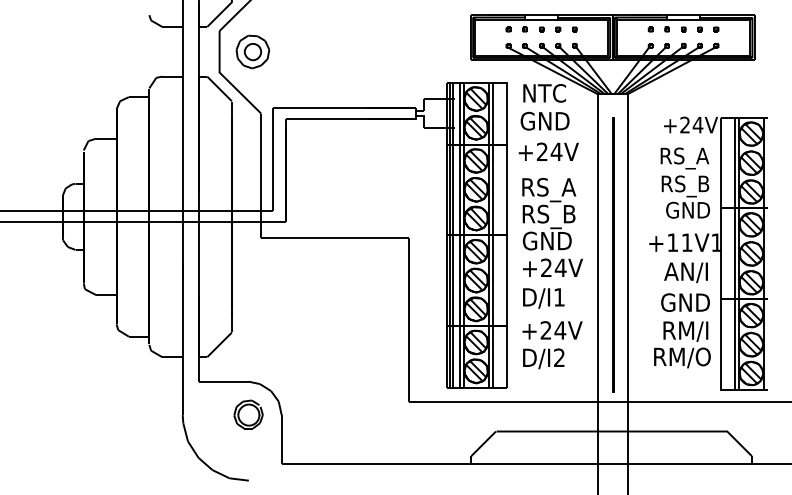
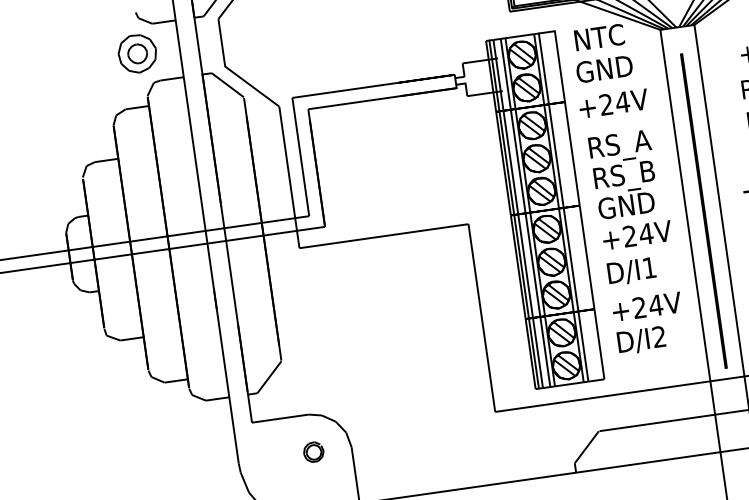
part: (252, 51) -> (137, 53), moved
part: (248, 414) -> (313, 452), size x0.6

